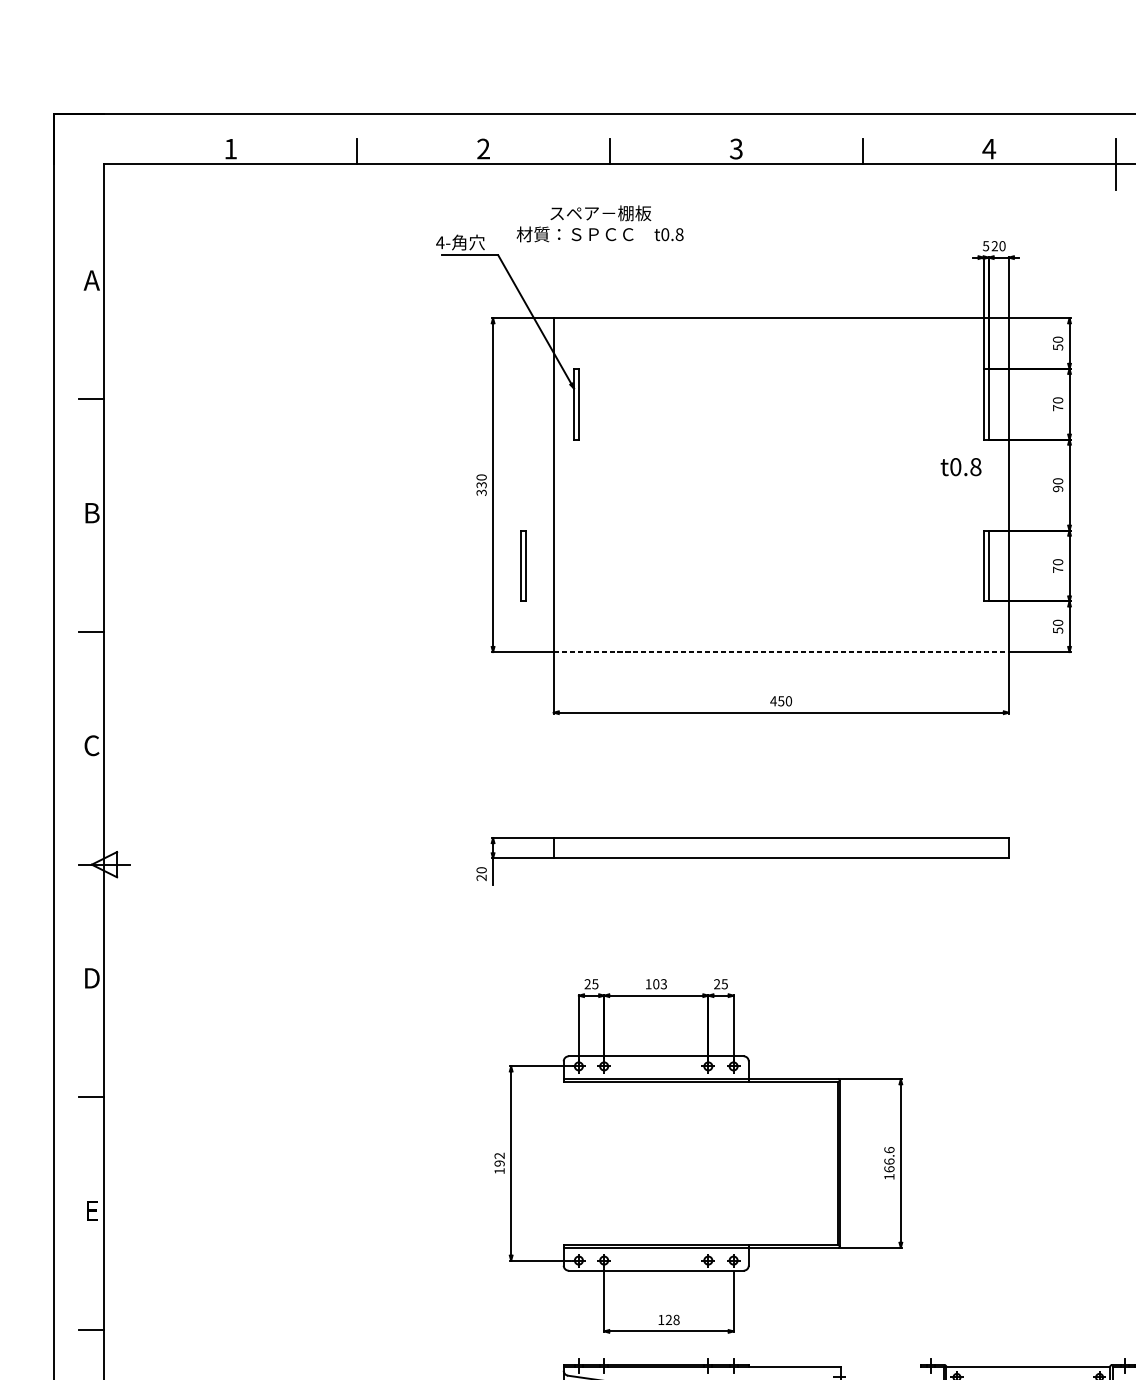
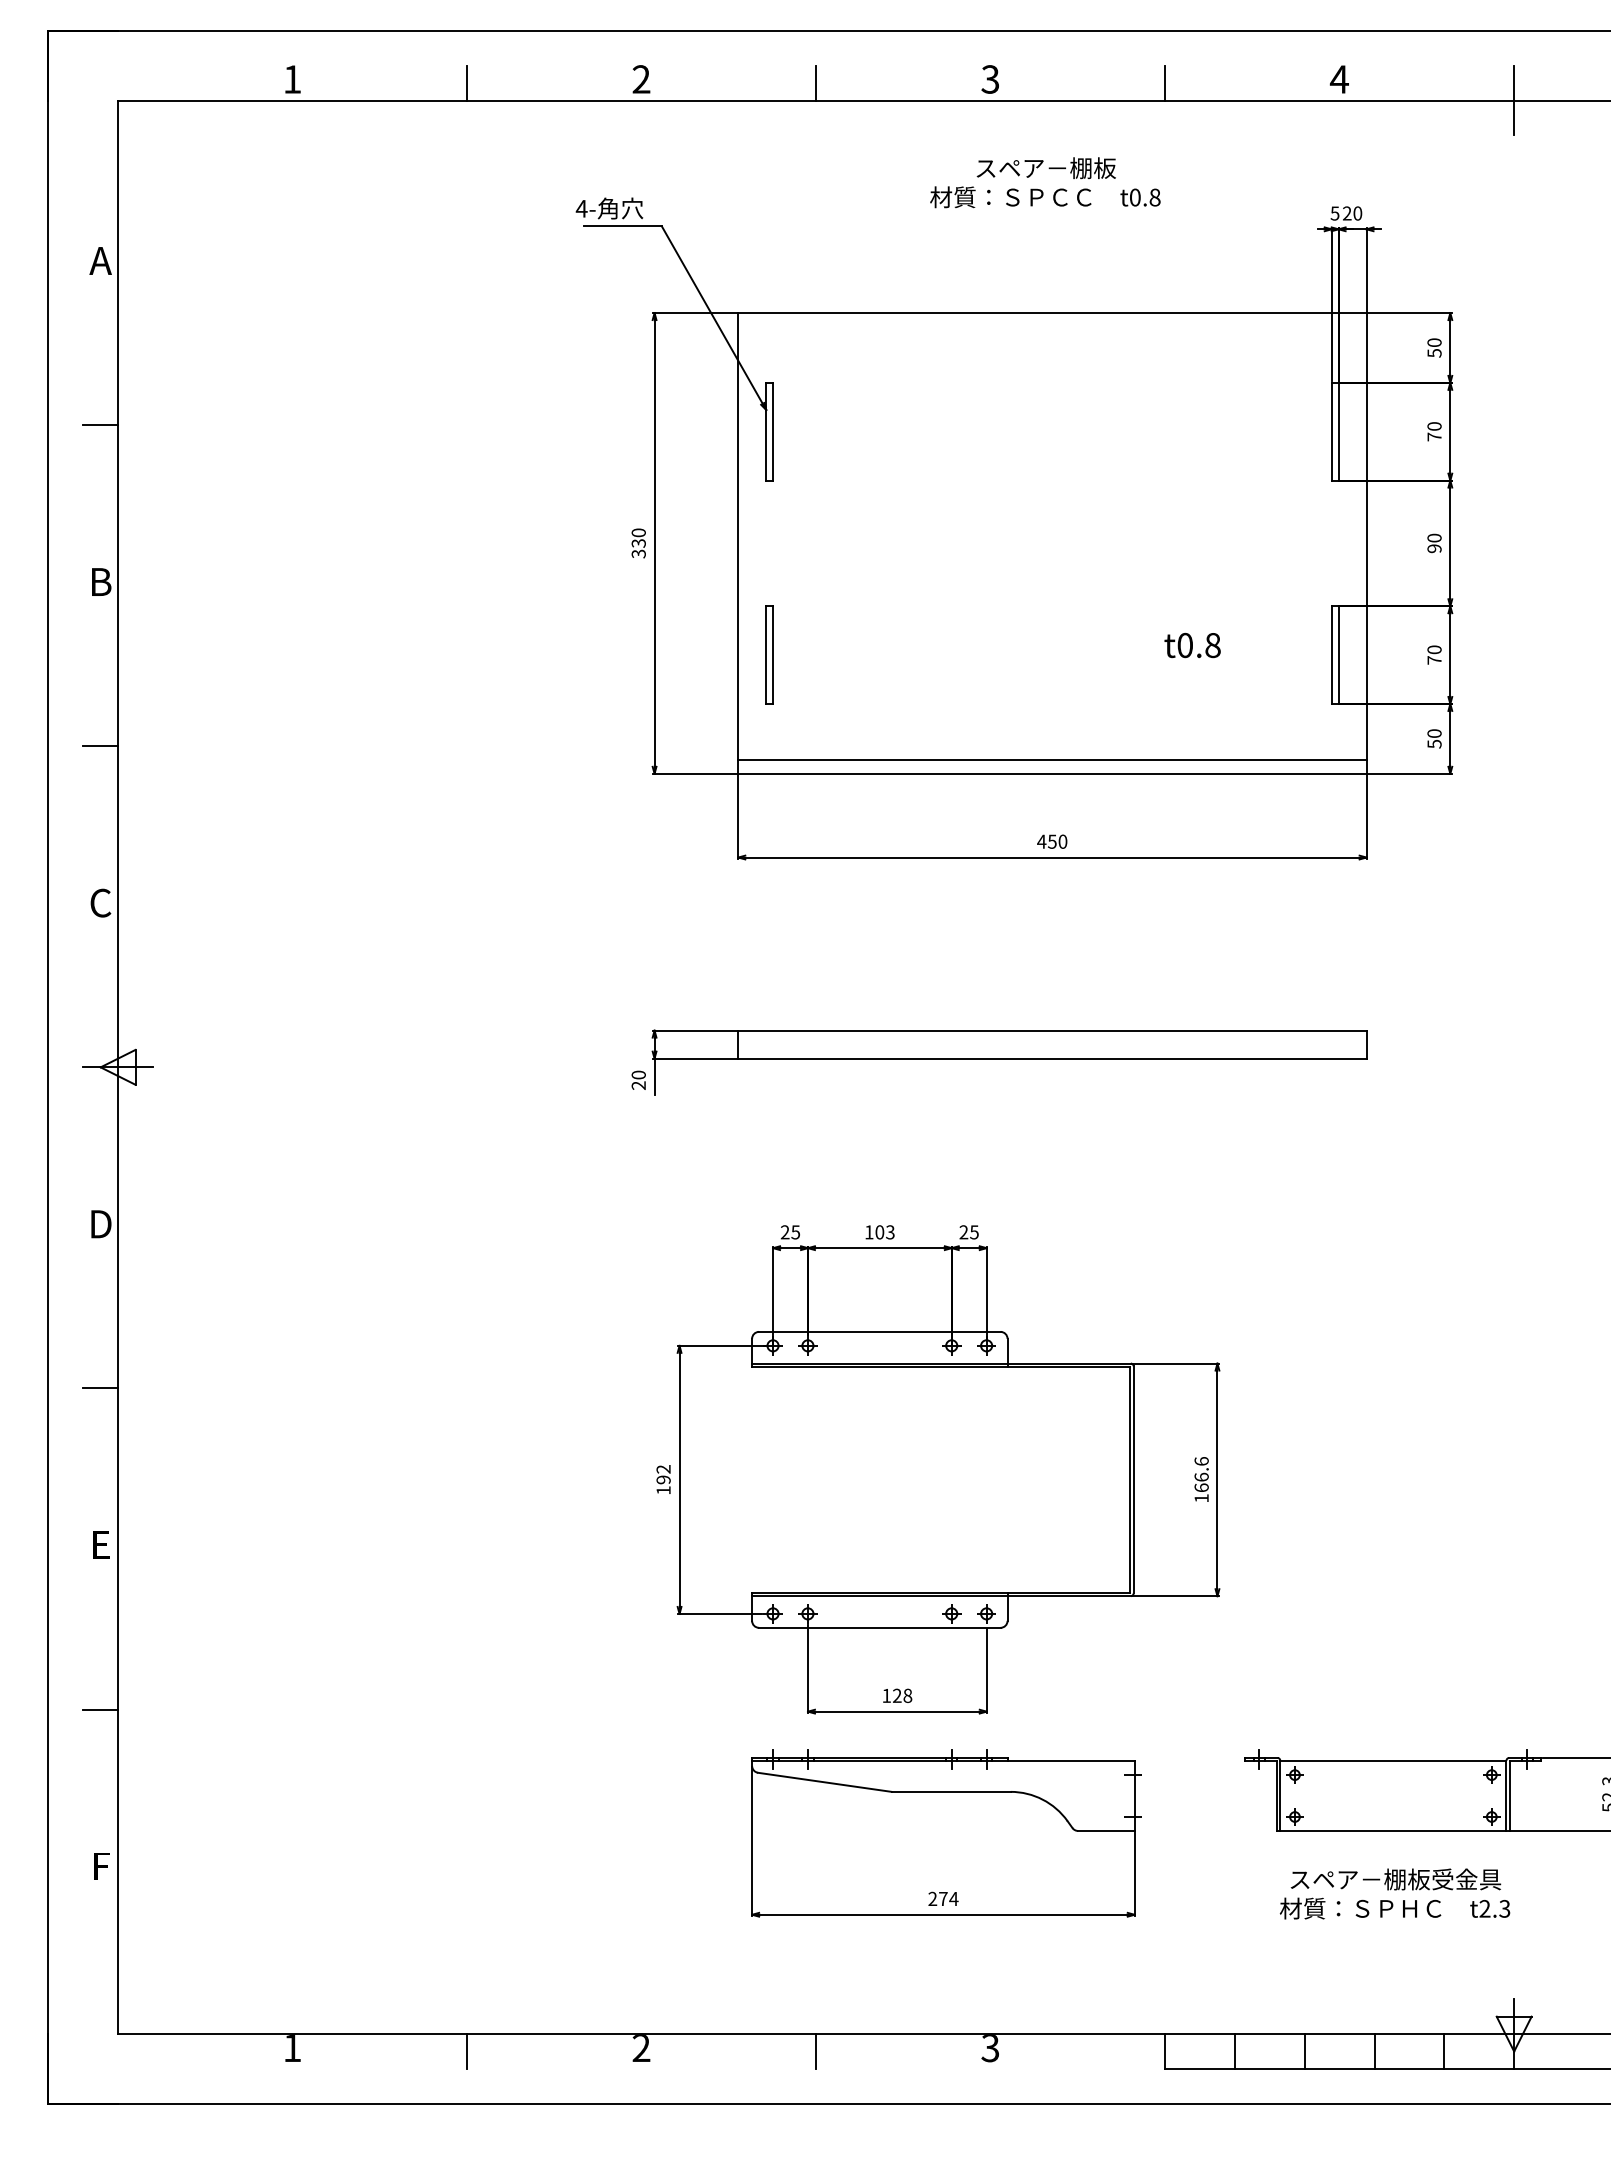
text: (600, 223) -> (1045, 182), moved
text: (960, 467) -> (1192, 645), moved
part: (523, 565) -> (769, 654), moved
line: (781, 641) -> (1052, 759), added
line: (781, 651) -> (1052, 773), dashed -> solid

